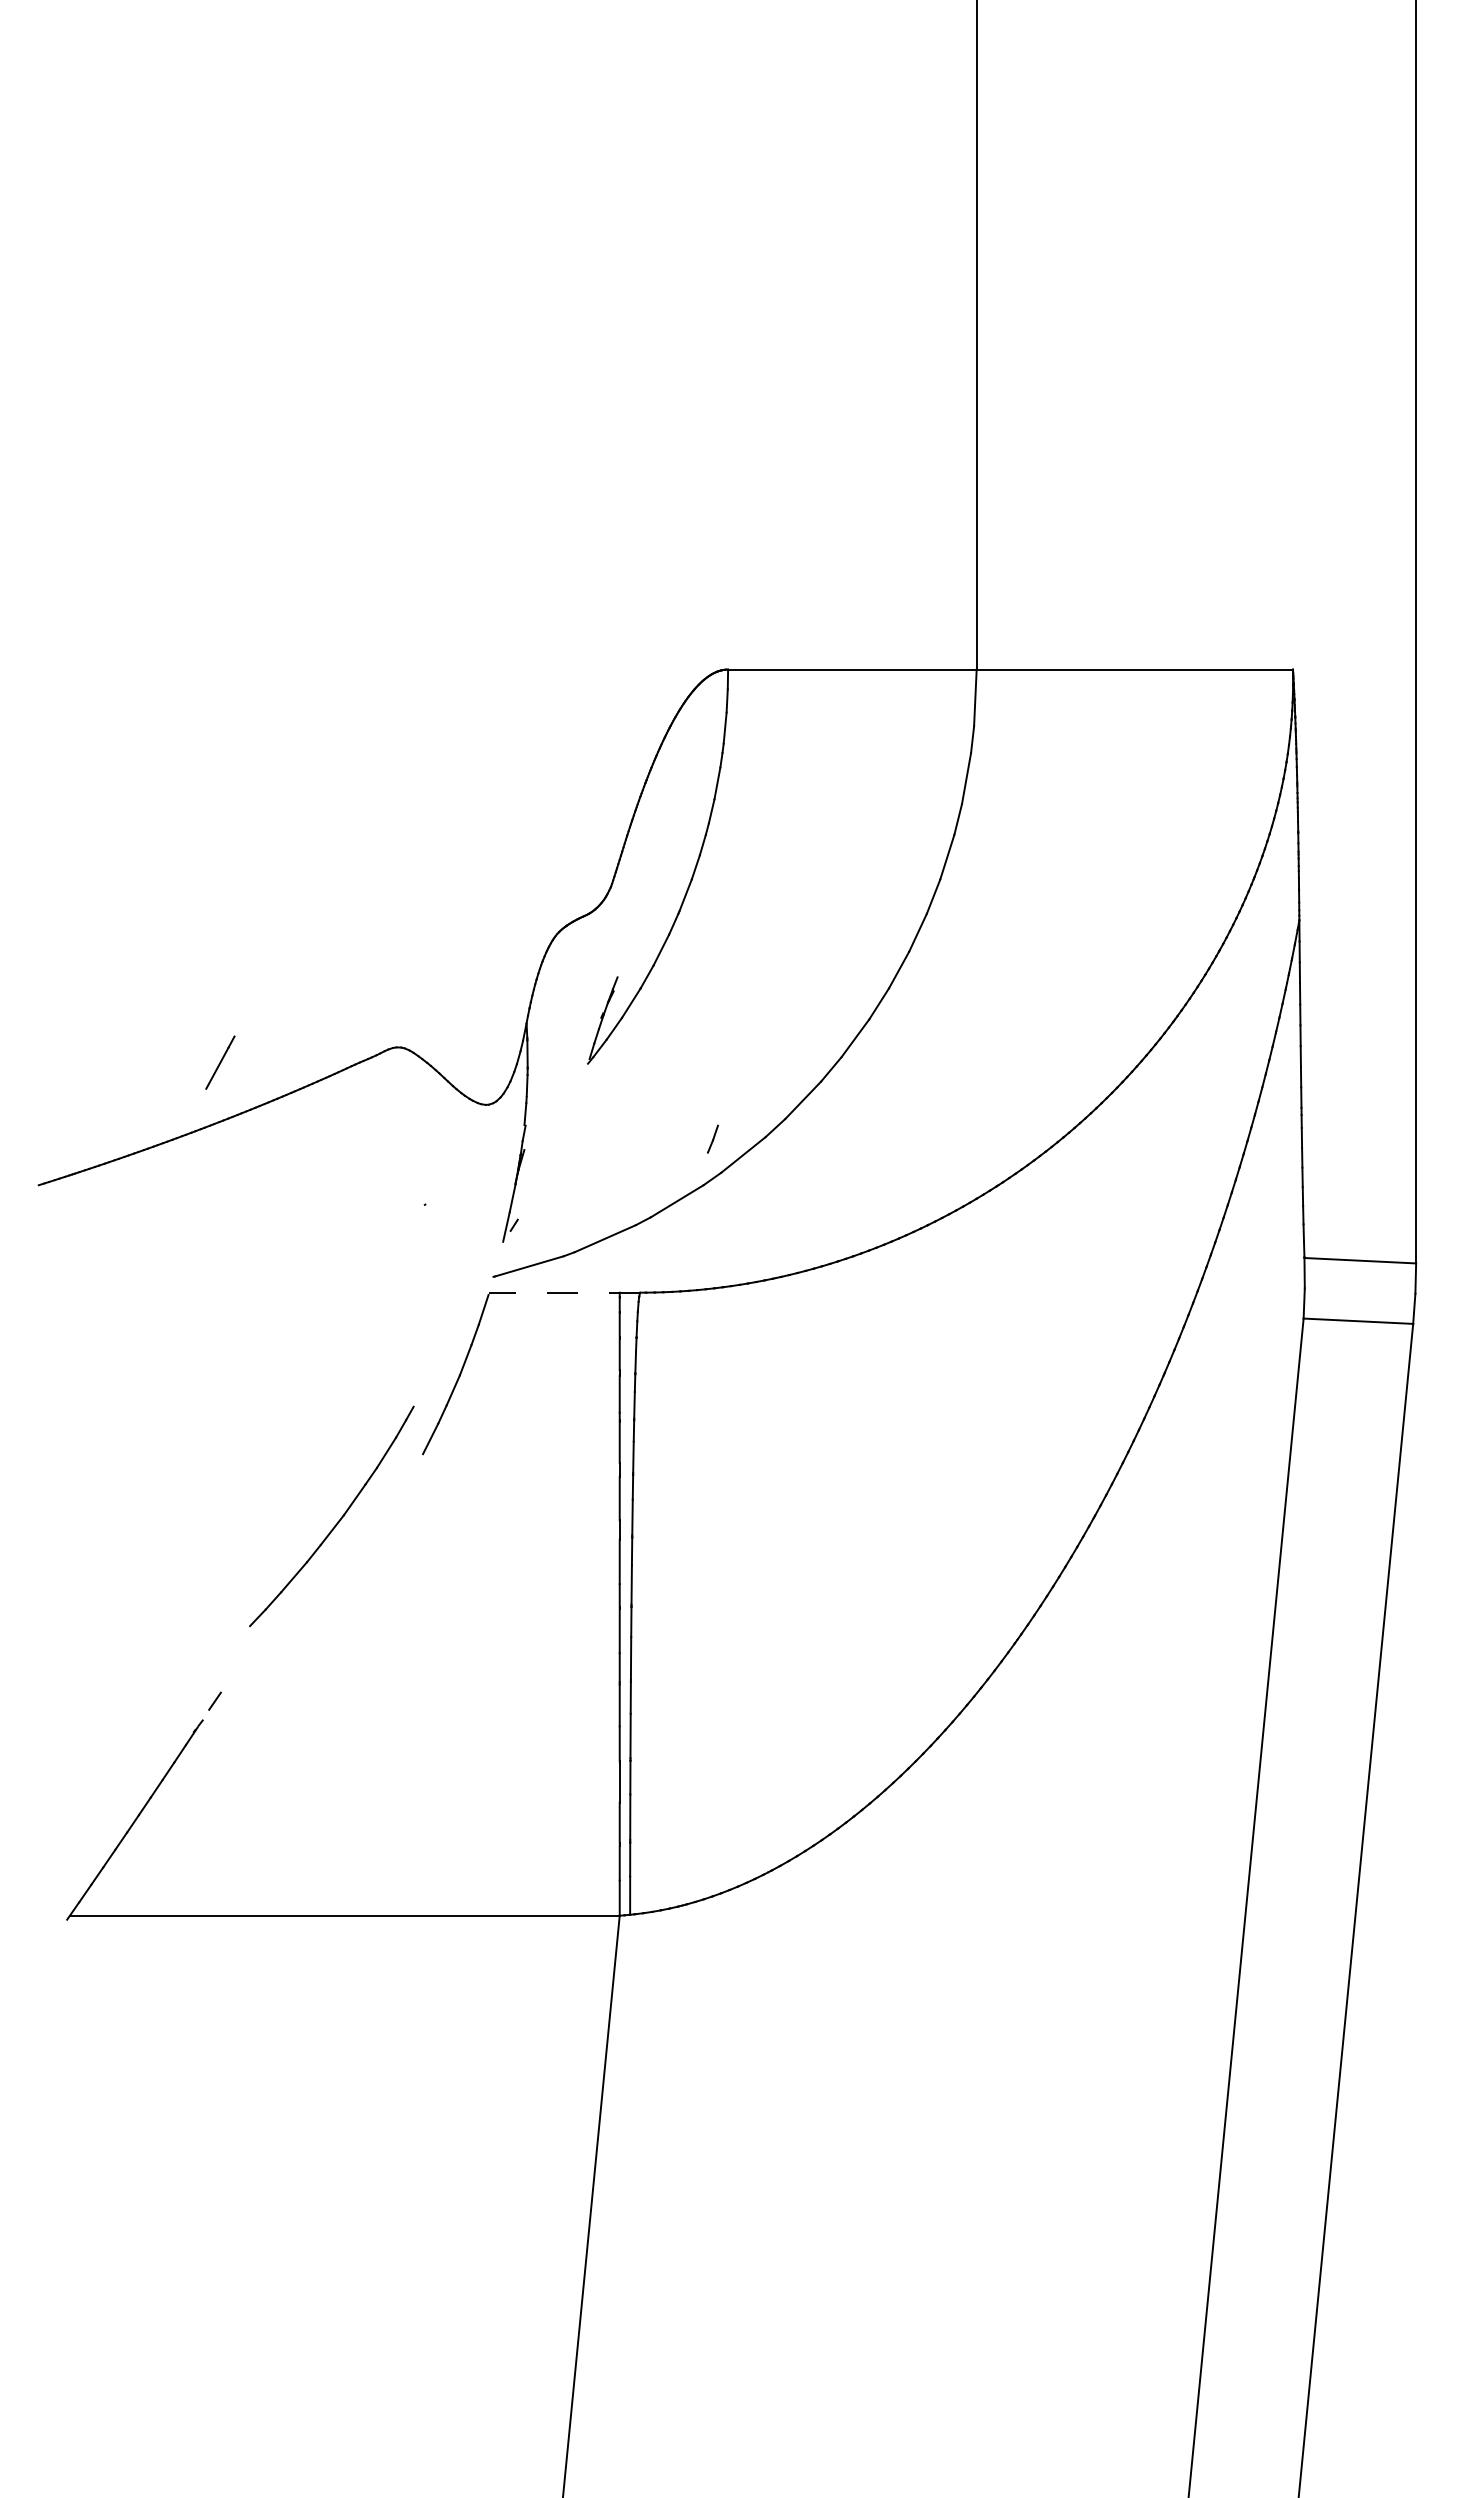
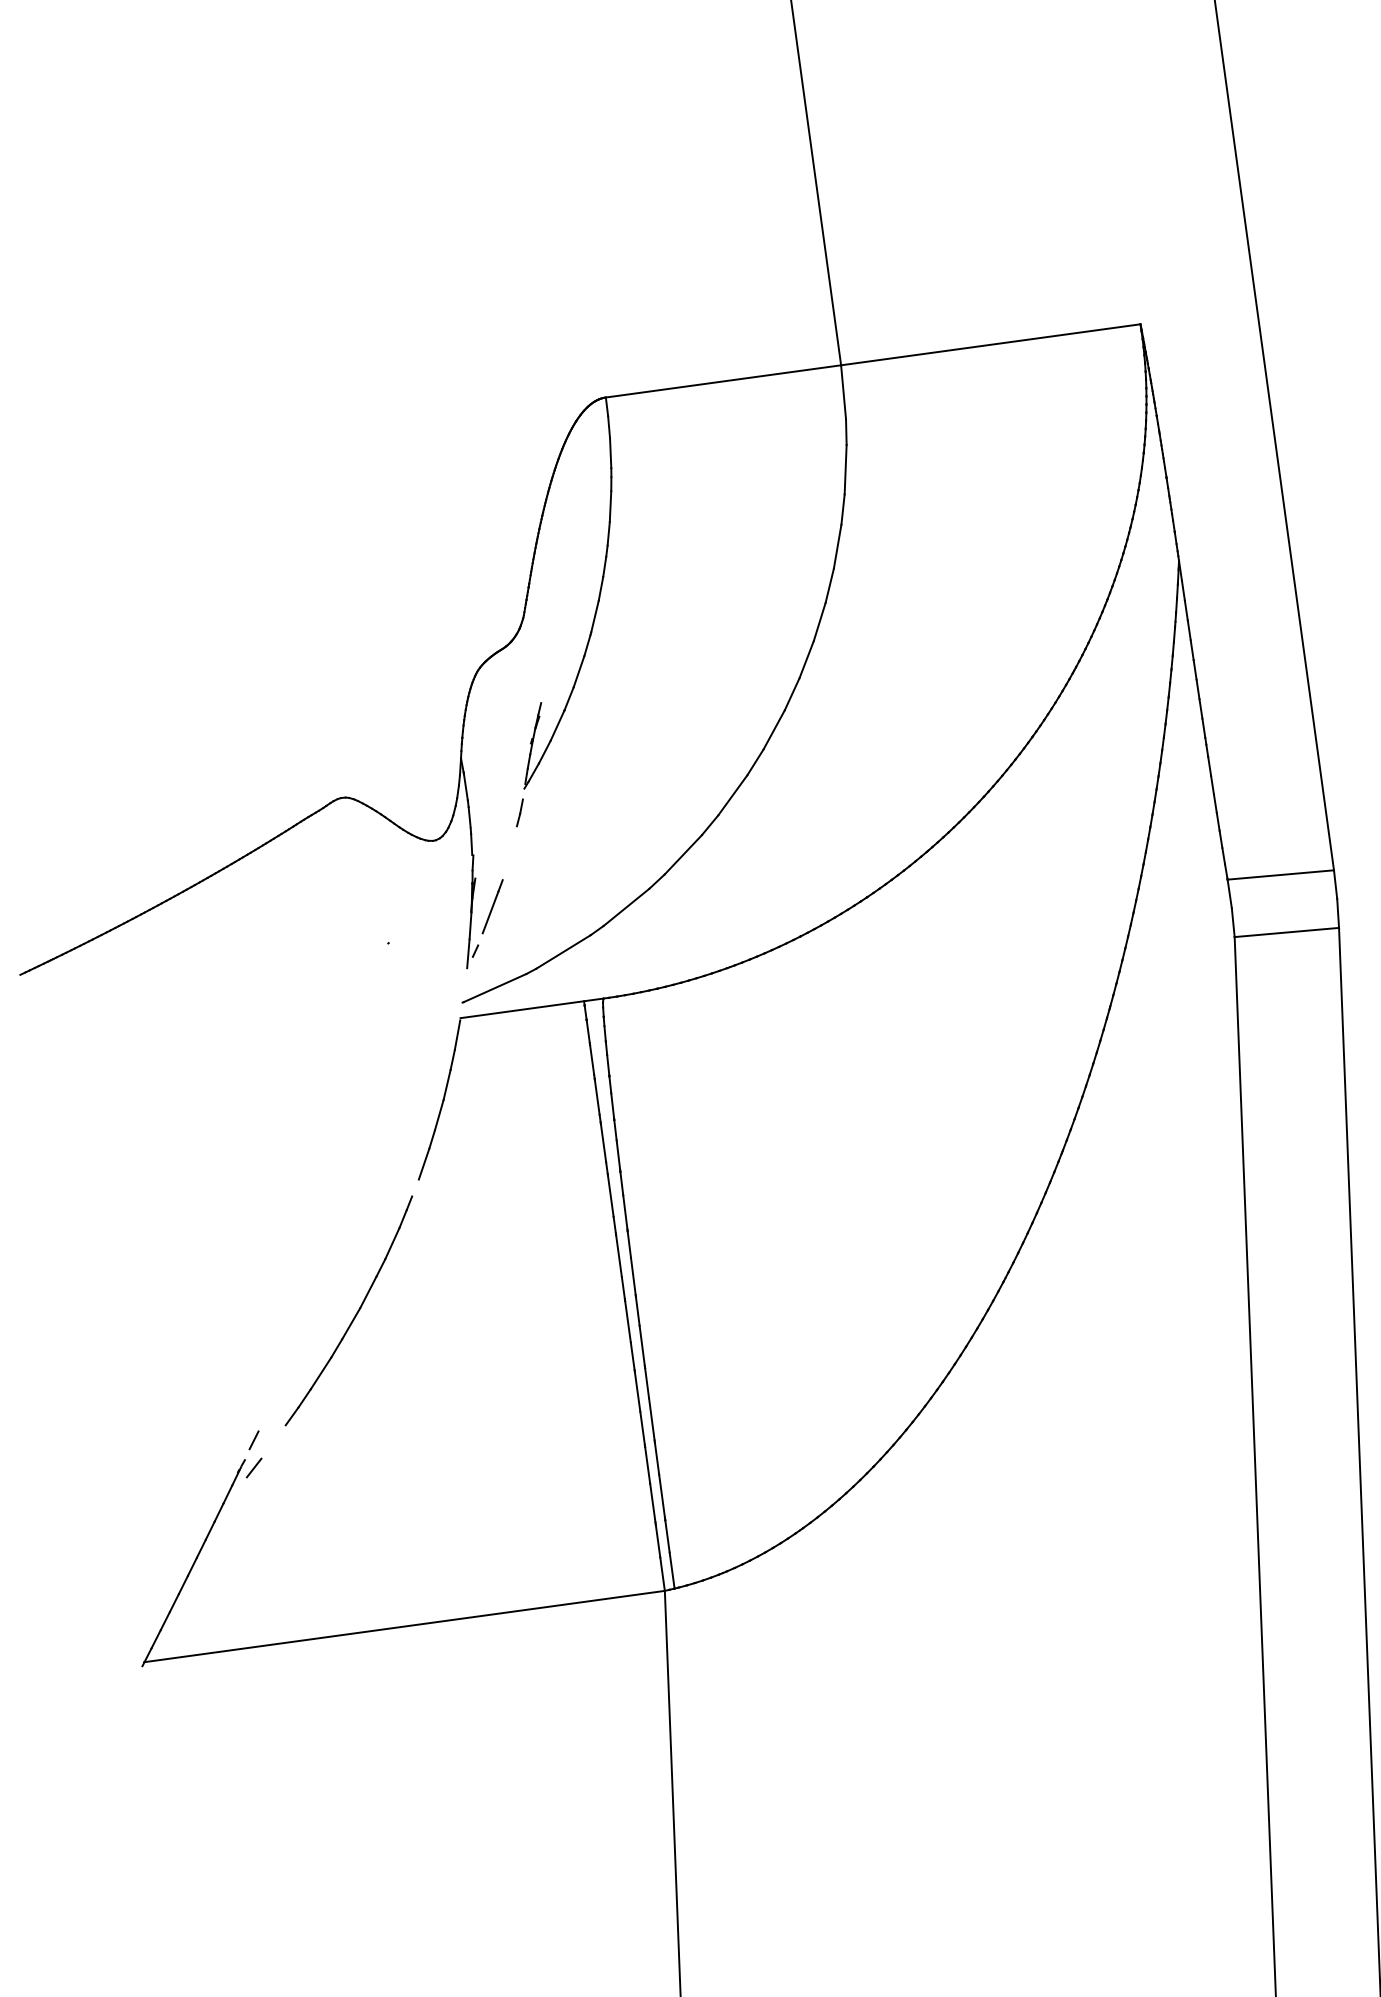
line: (220, 1062) -> (492, 906), moved
line: (712, 1138) -> (519, 812), moved
line: (564, 1292) -> (531, 1008), dashed -> solid
part: (337, 1521) -> (354, 1314), moved
line: (211, 1729) -> (254, 1467), added

